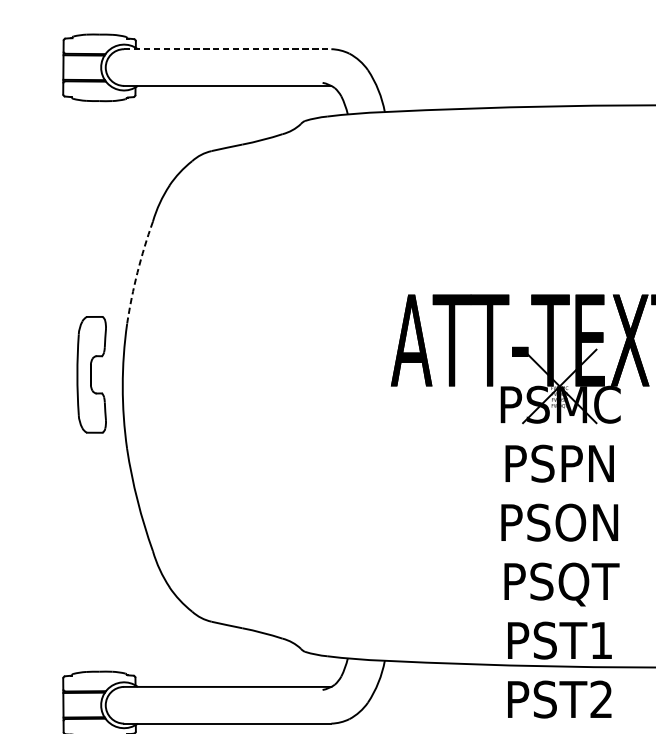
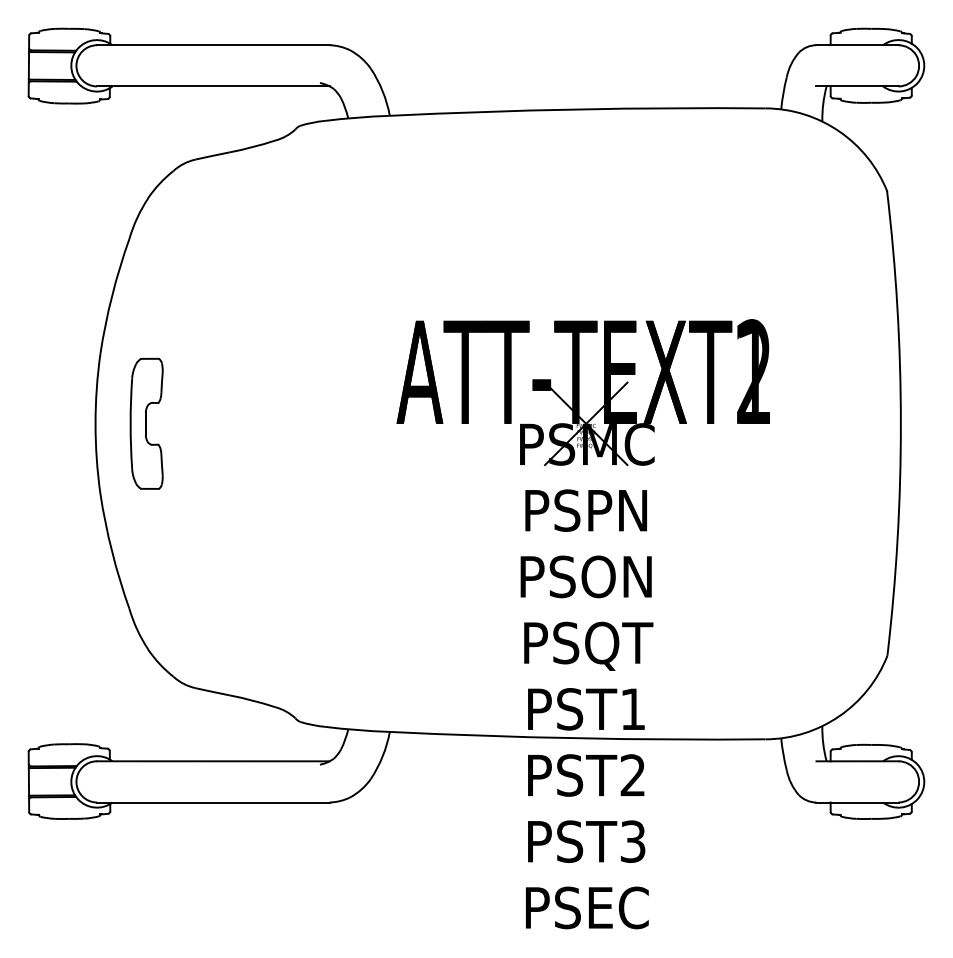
line: (227, 49) -> (213, 45), dashed -> solid
arc: (137, 272) -> (112, 295), dashed -> solid
part: (91, 374) -> (146, 423), moved

